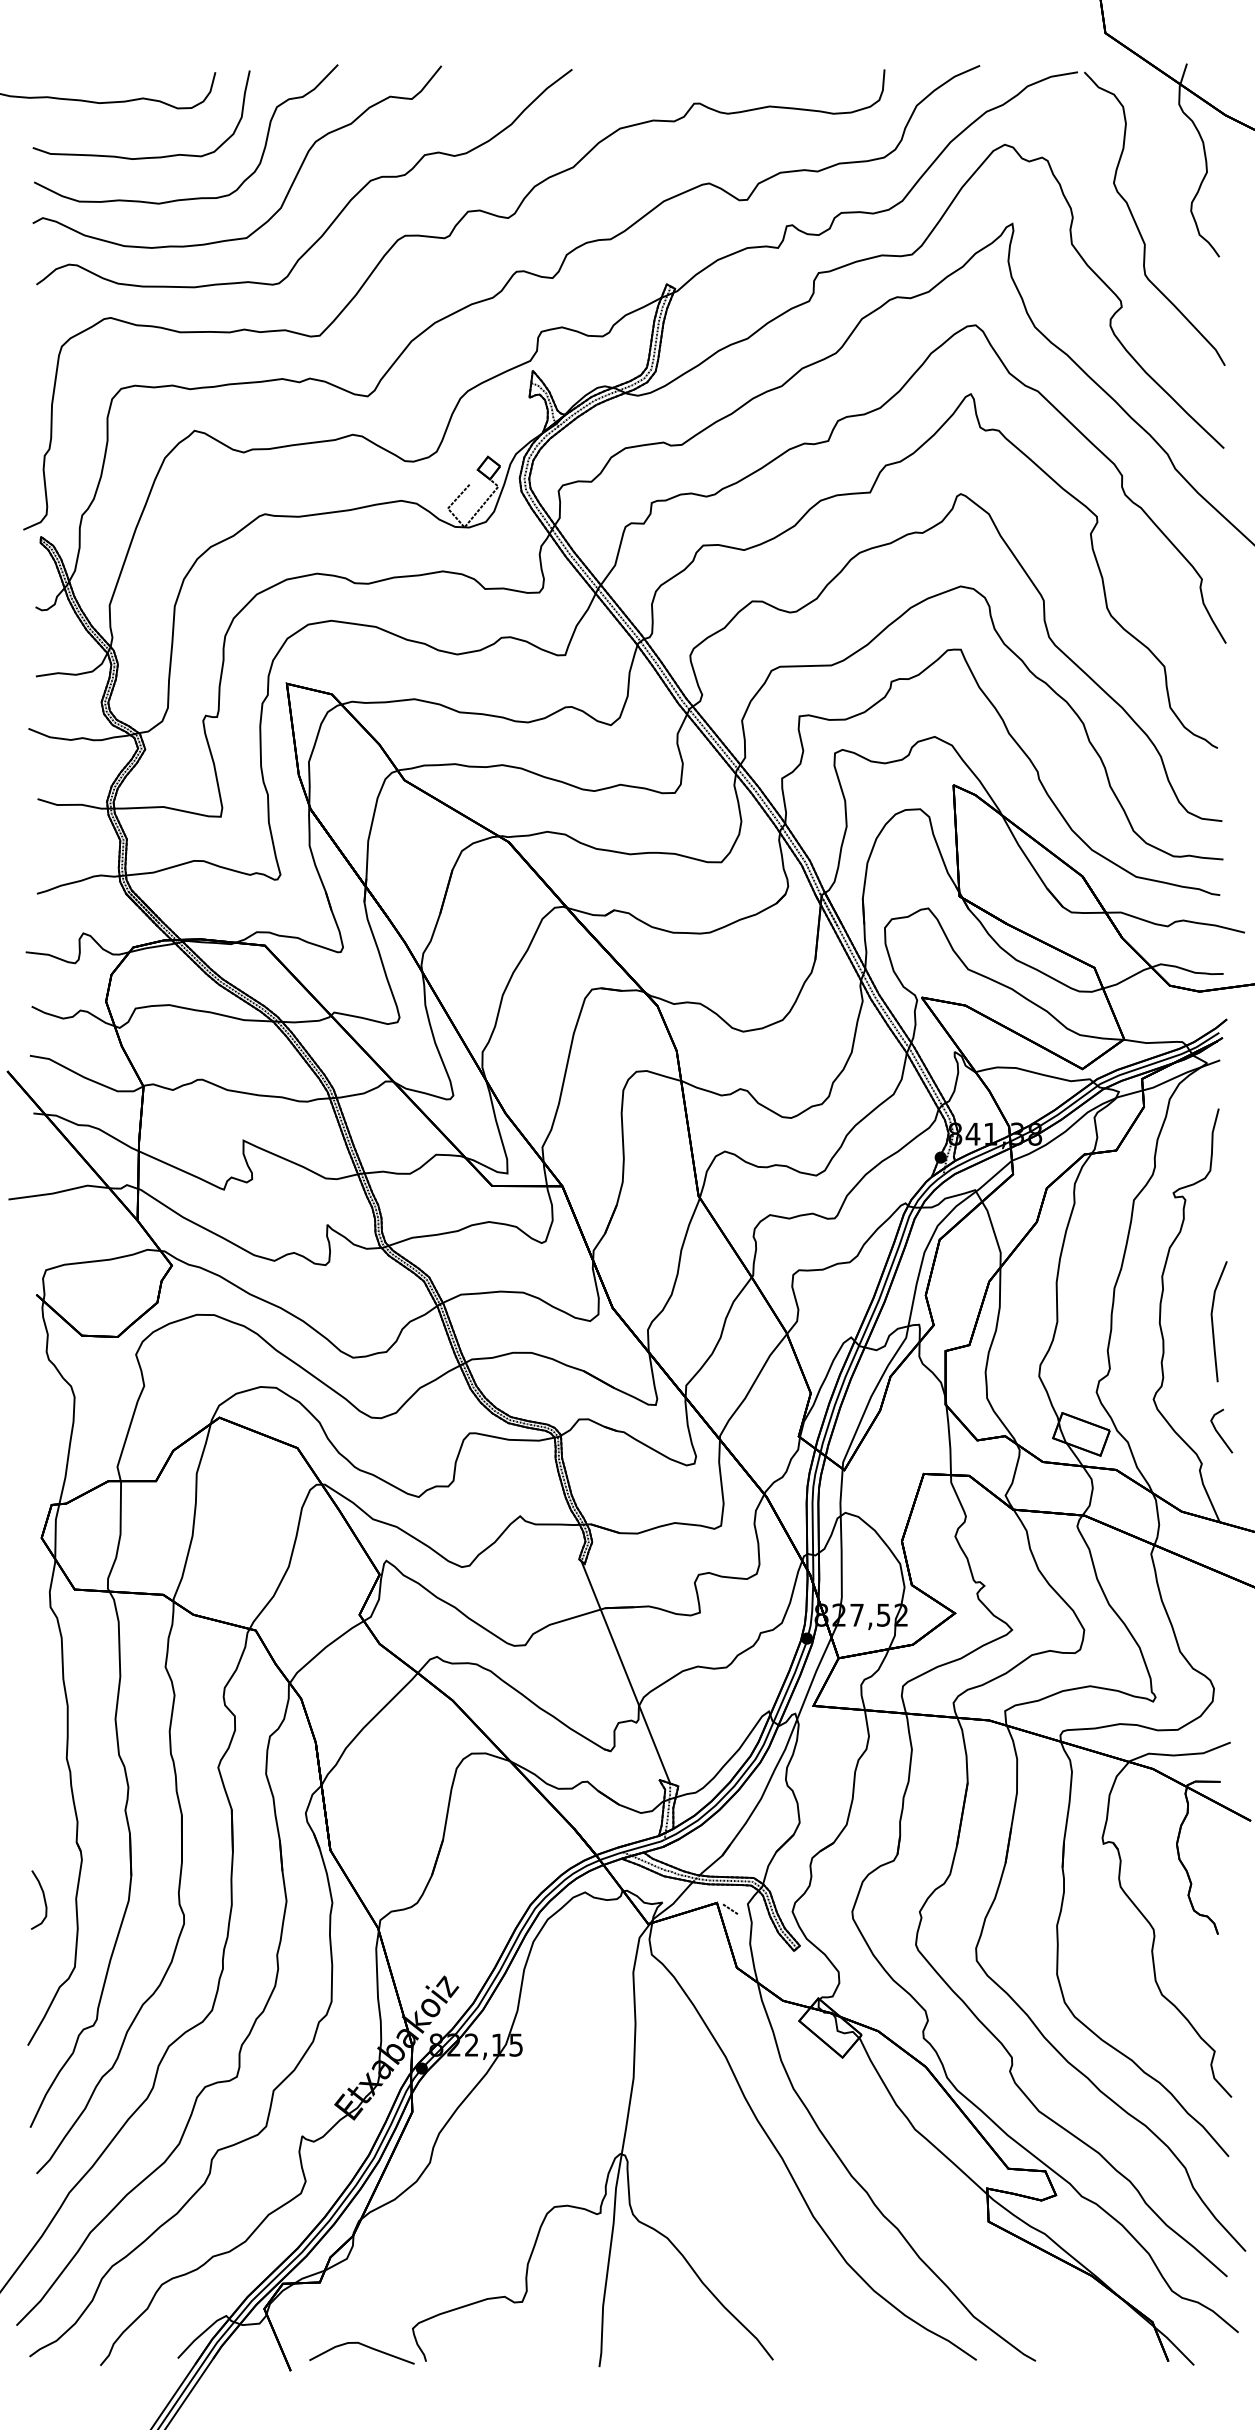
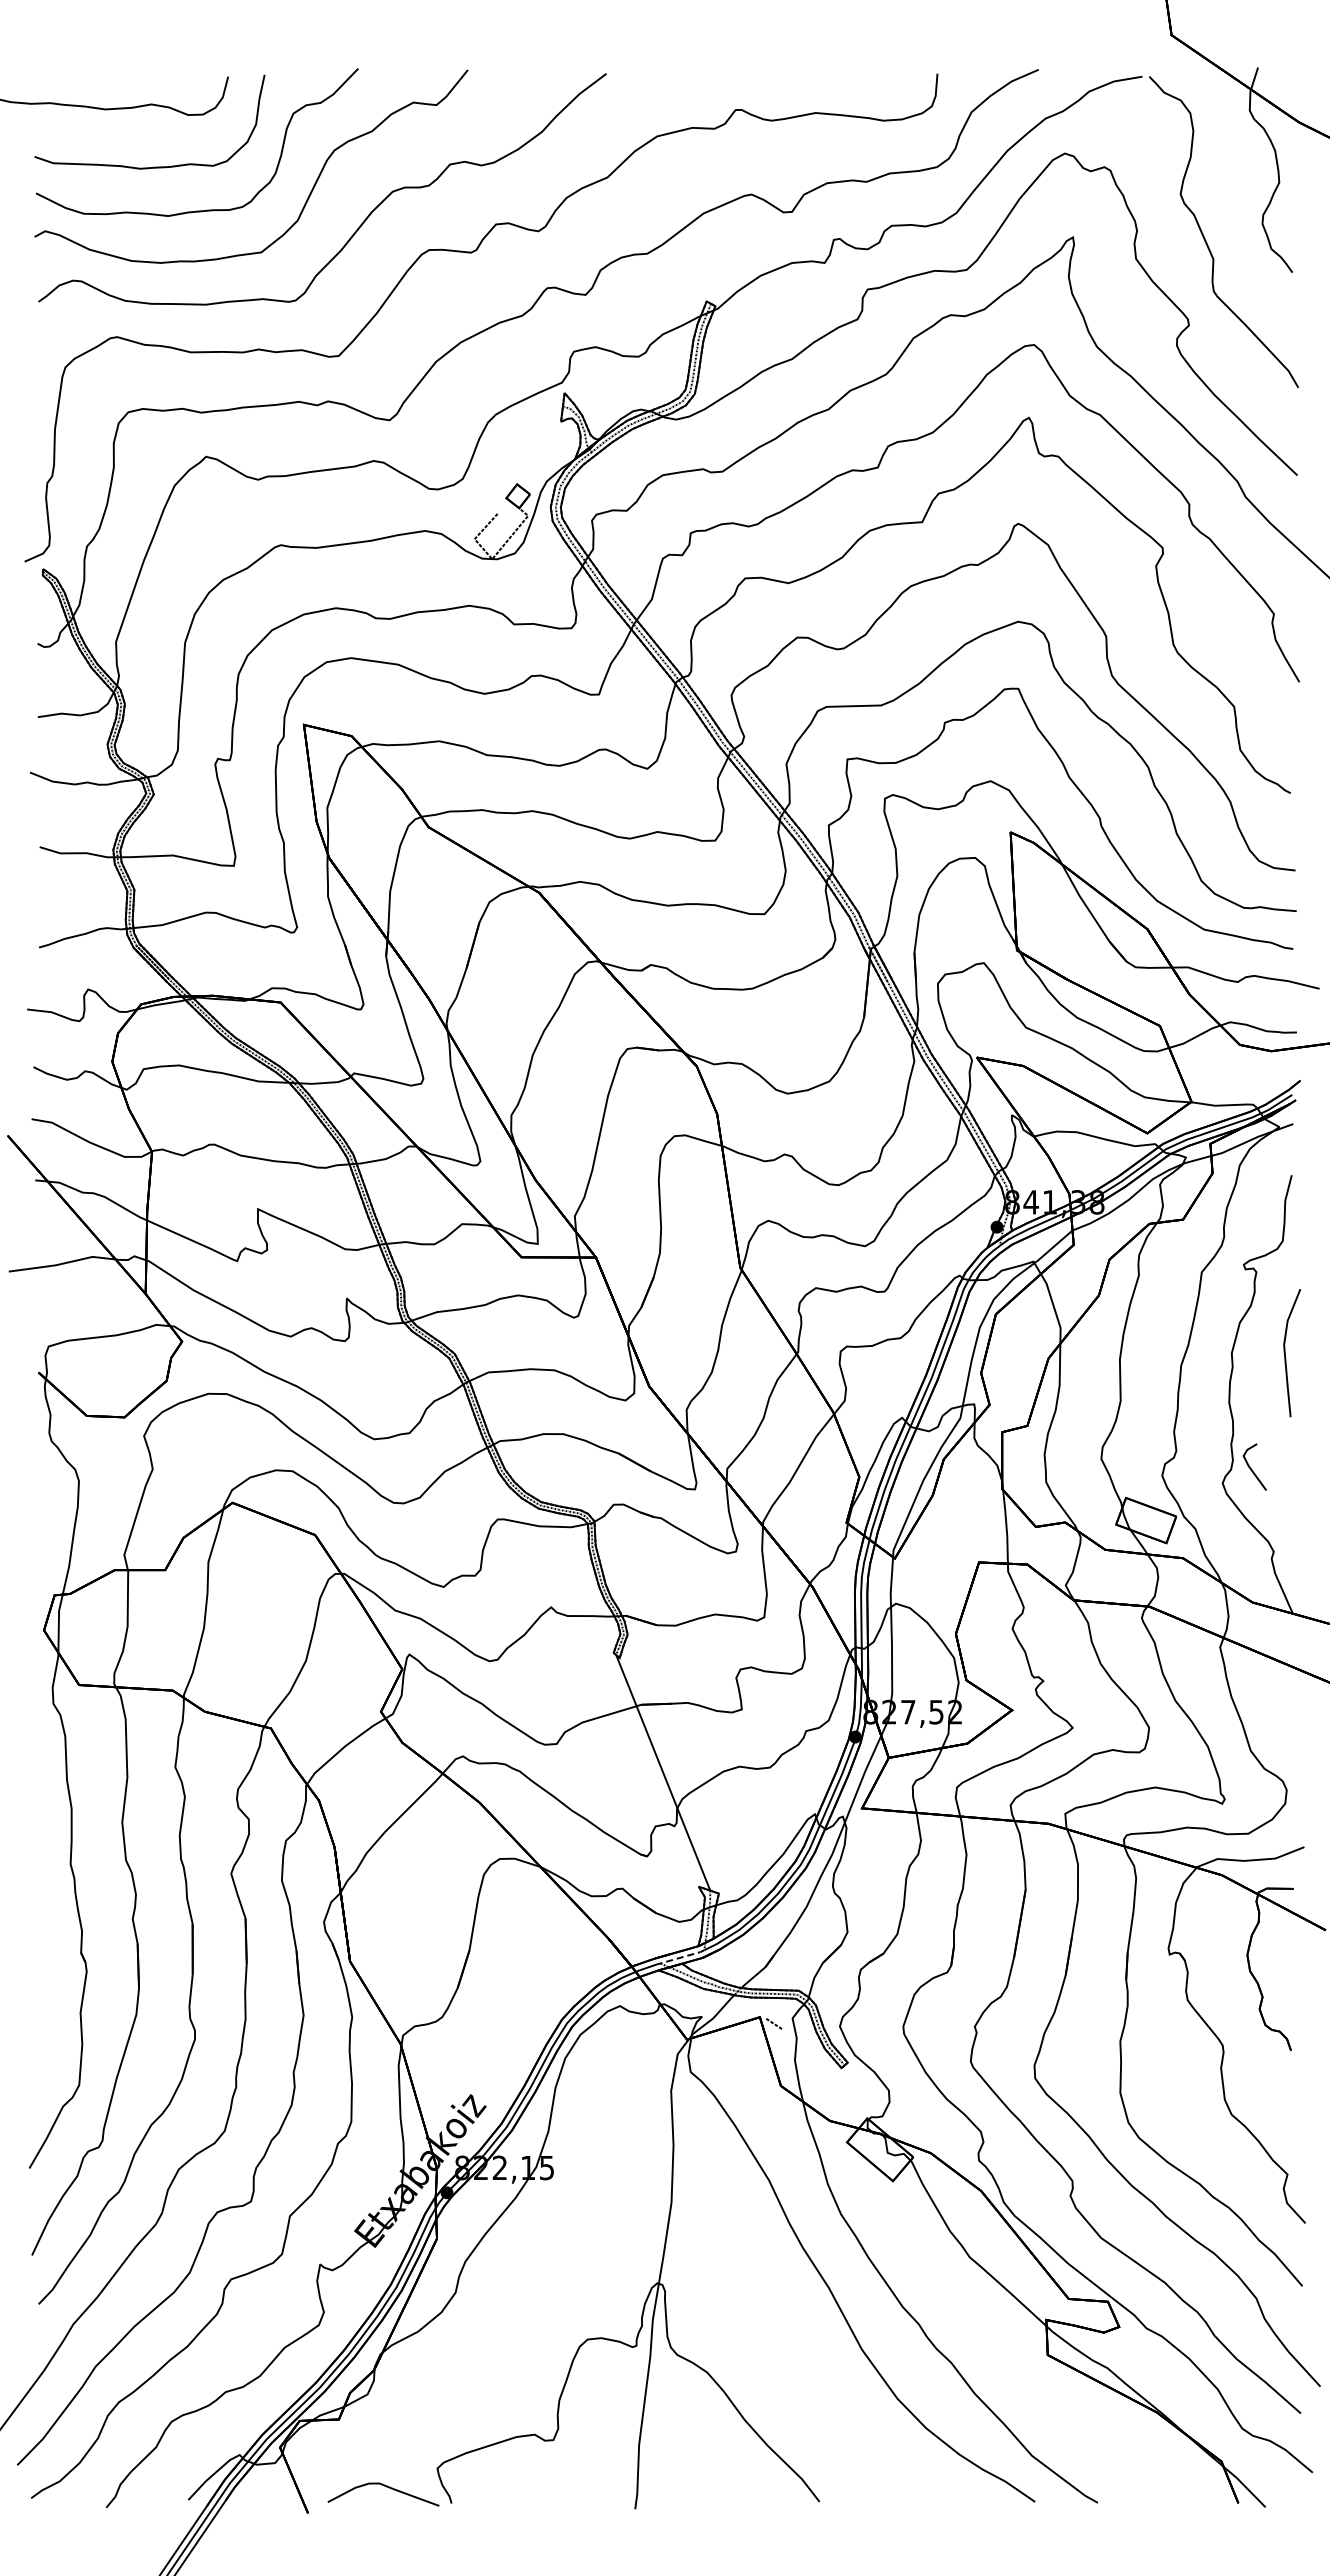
line: (1212, 1322) -> (1285, 1353), moved
line: (1218, 1432) -> (1251, 1468), moved
line: (644, 1845) -> (683, 1956), solid -> dashed
curve: (43, 1896) -> (45, 2010), removed

